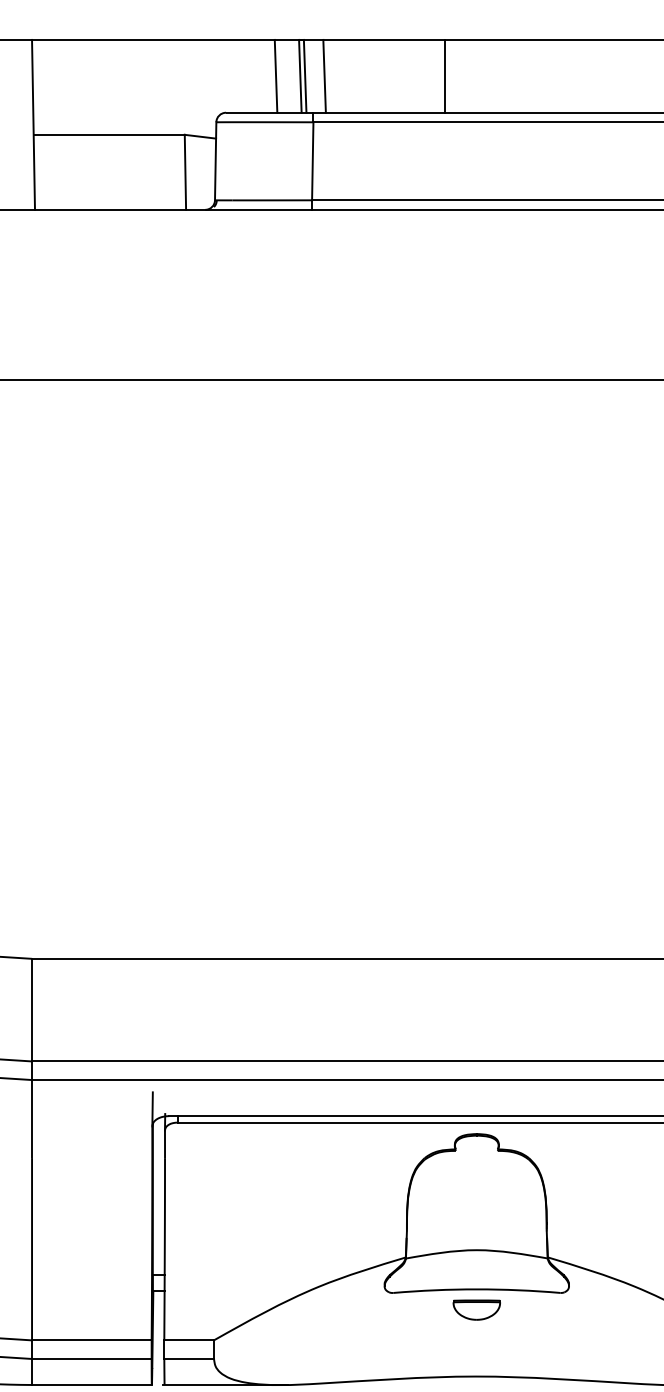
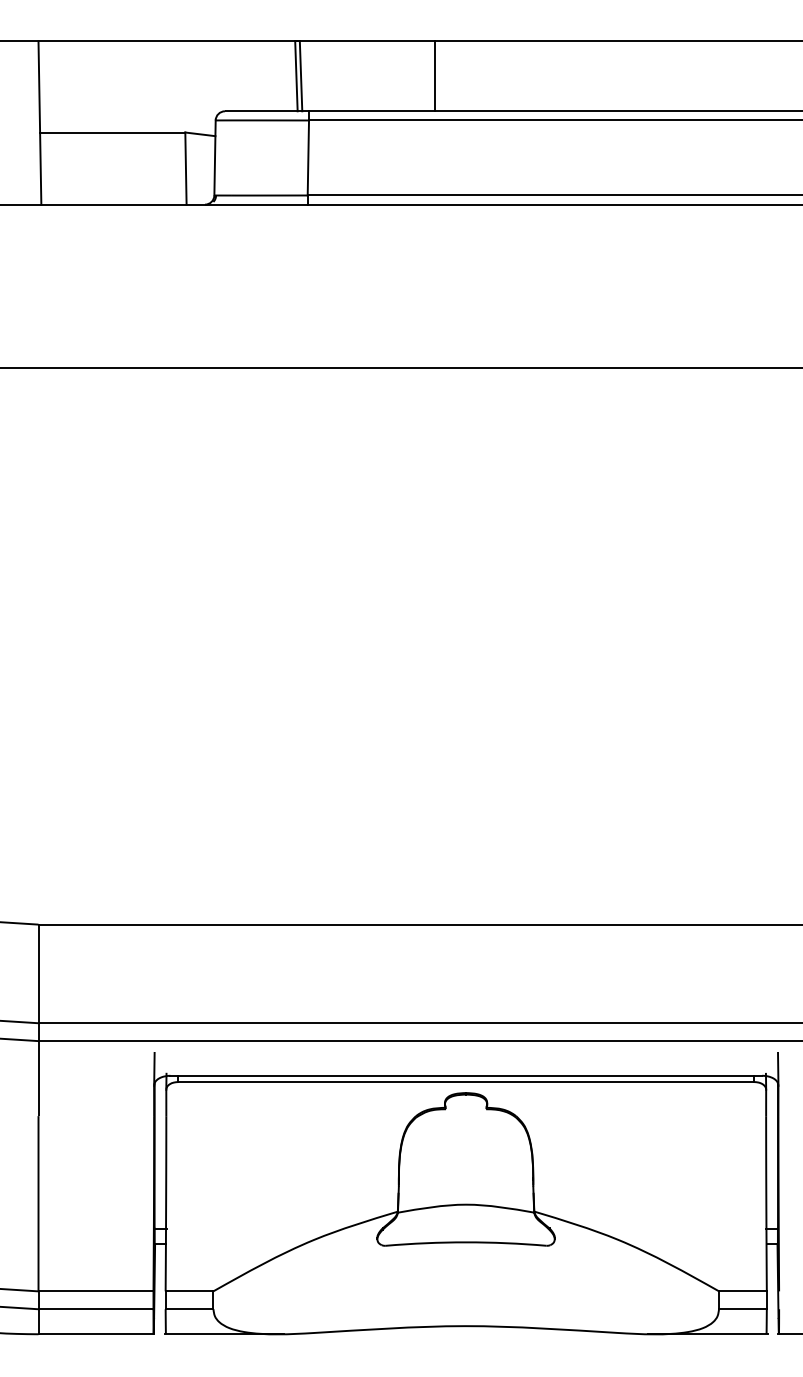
line: (275, 76) -> (272, 76), removed
line: (324, 76) -> (319, 76), removed
part: (476, 1310) -> (465, 1262), removed

